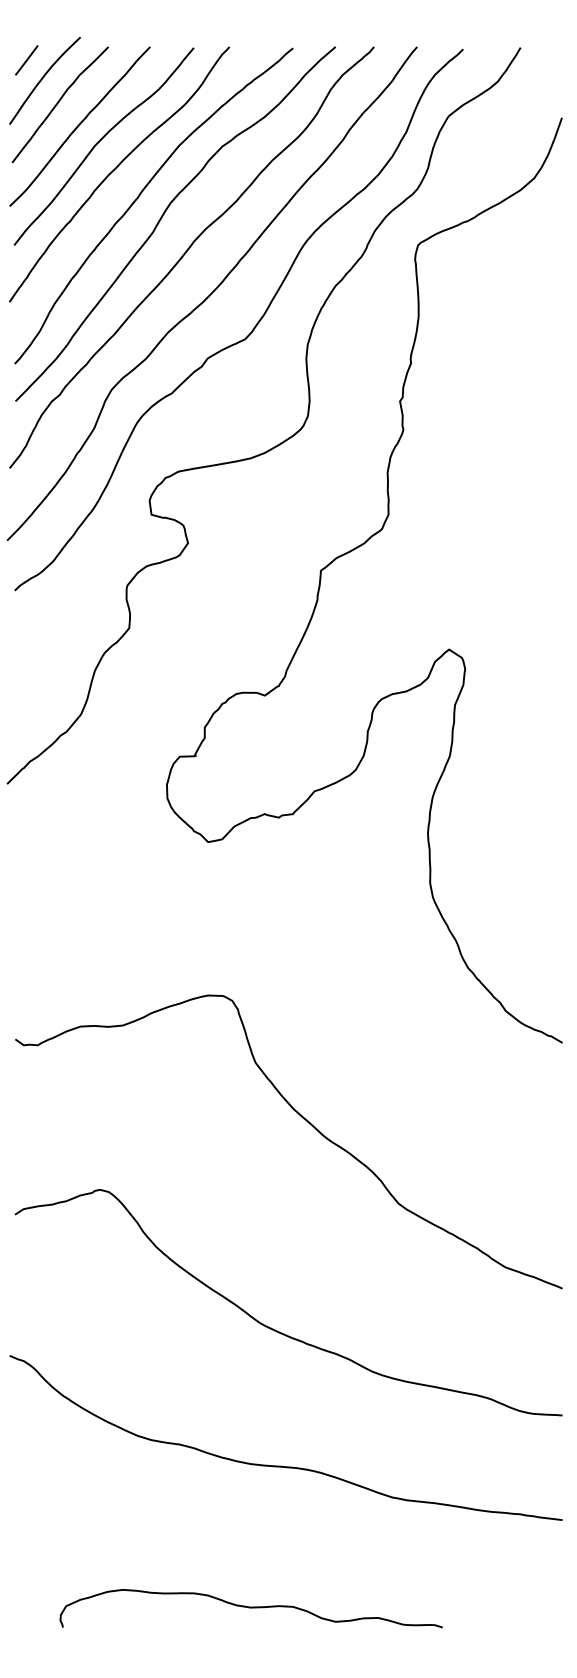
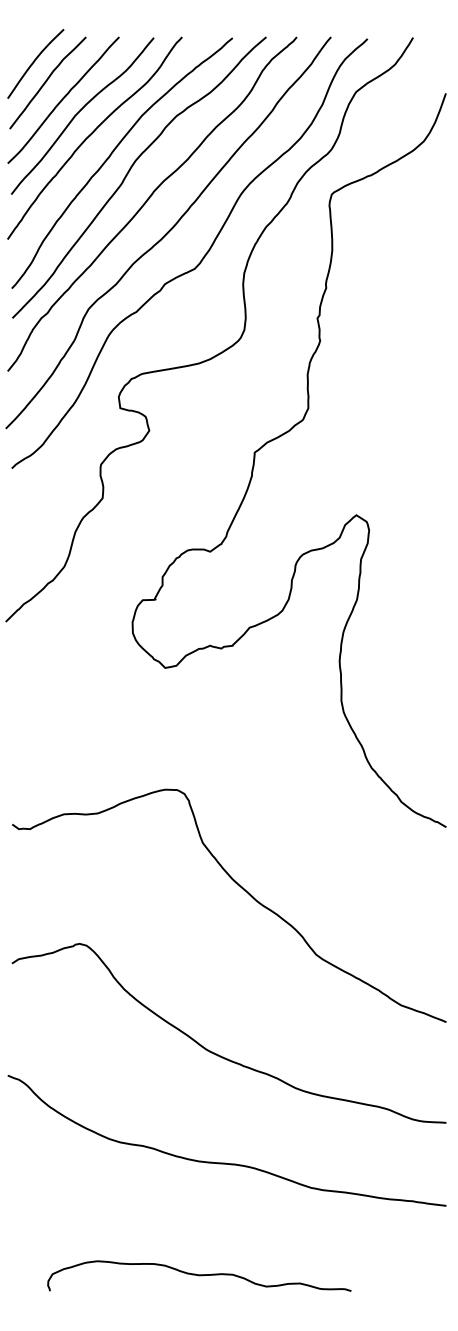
line: (26, 60) -> (21, 47), removed

